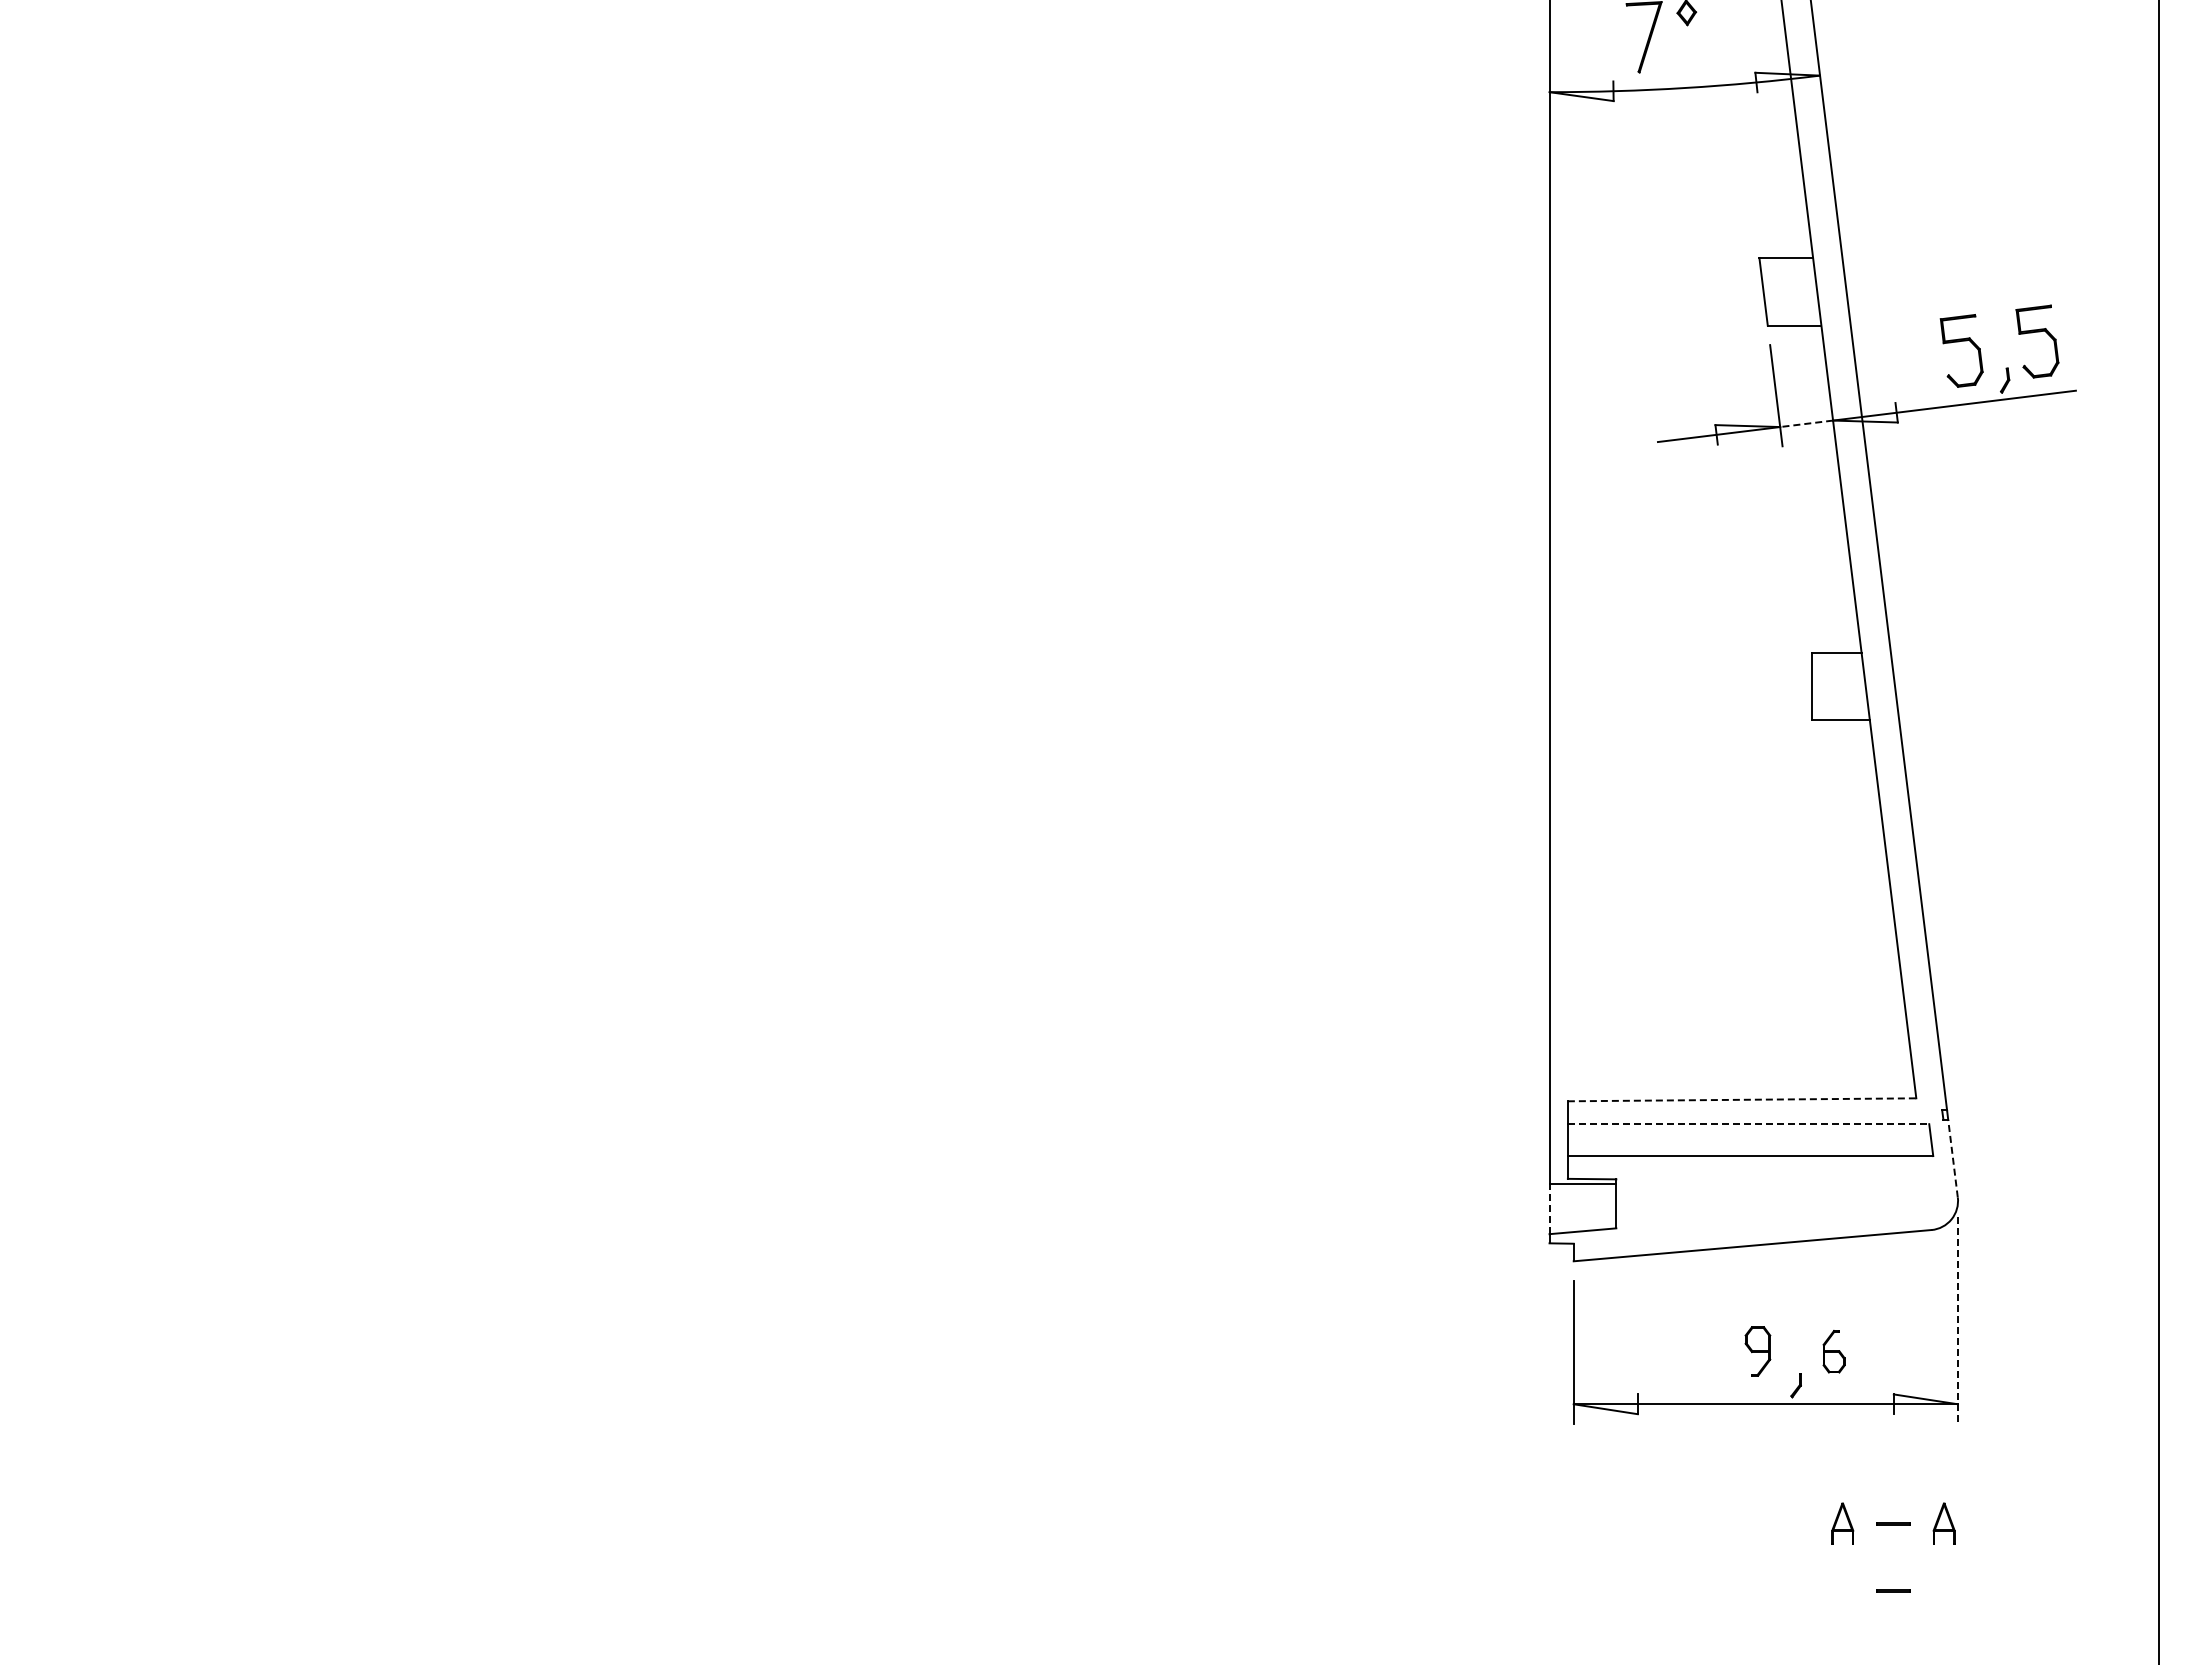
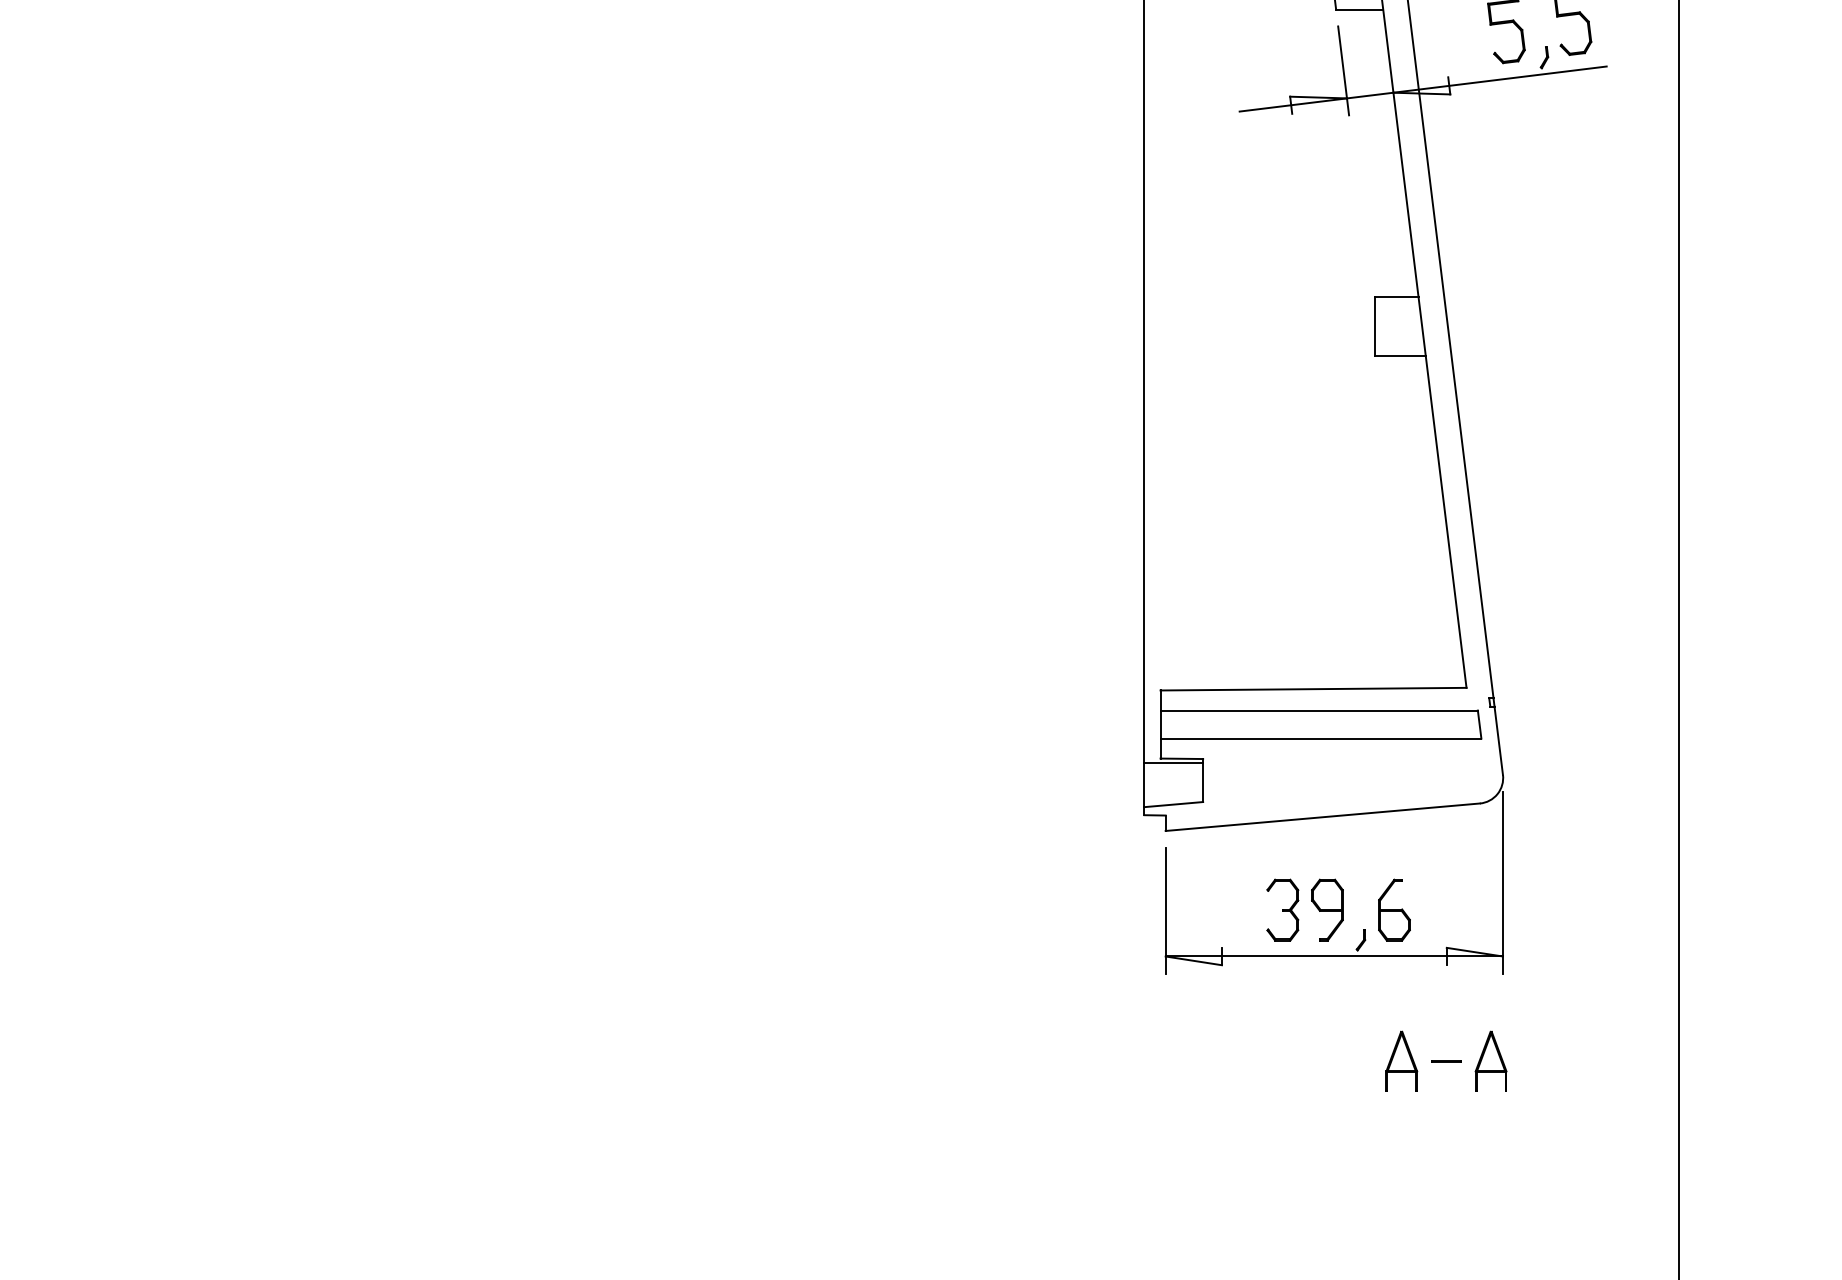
line: (1806, 423) -> (1370, 95), dashed -> solid
line: (1742, 1099) -> (1313, 688), dashed -> solid
line: (1748, 1124) -> (1319, 710), dashed -> solid
line: (1952, 1158) -> (1498, 740), dashed -> solid
line: (1549, 1208) -> (1144, 784), dashed -> solid
line: (1957, 1320) -> (1502, 882), dashed -> solid
part: (1706, 1351) -> (1282, 910), added
part: (1757, 1351) -> (1327, 910), size x1.43
part: (1833, 1351) -> (1393, 910), size x1.67
part: (1842, 1523) -> (1401, 1061), size x1.67
part: (1943, 1523) -> (1490, 1061), size x1.67
line: (1893, 1590) -> (1446, 1120), removed

